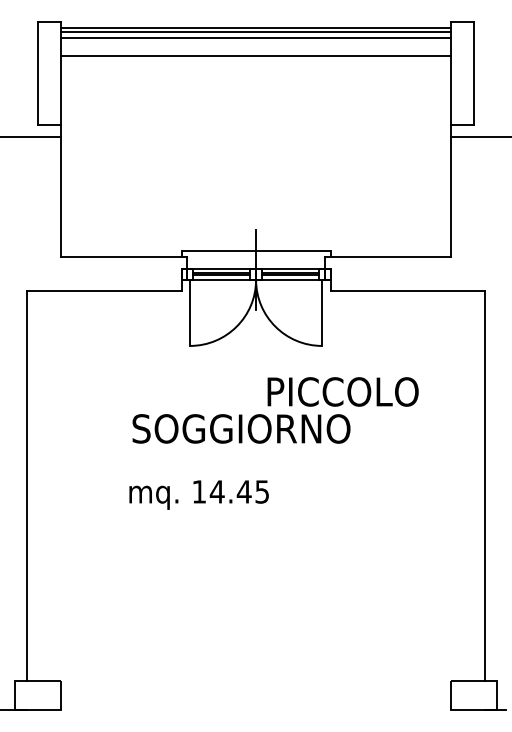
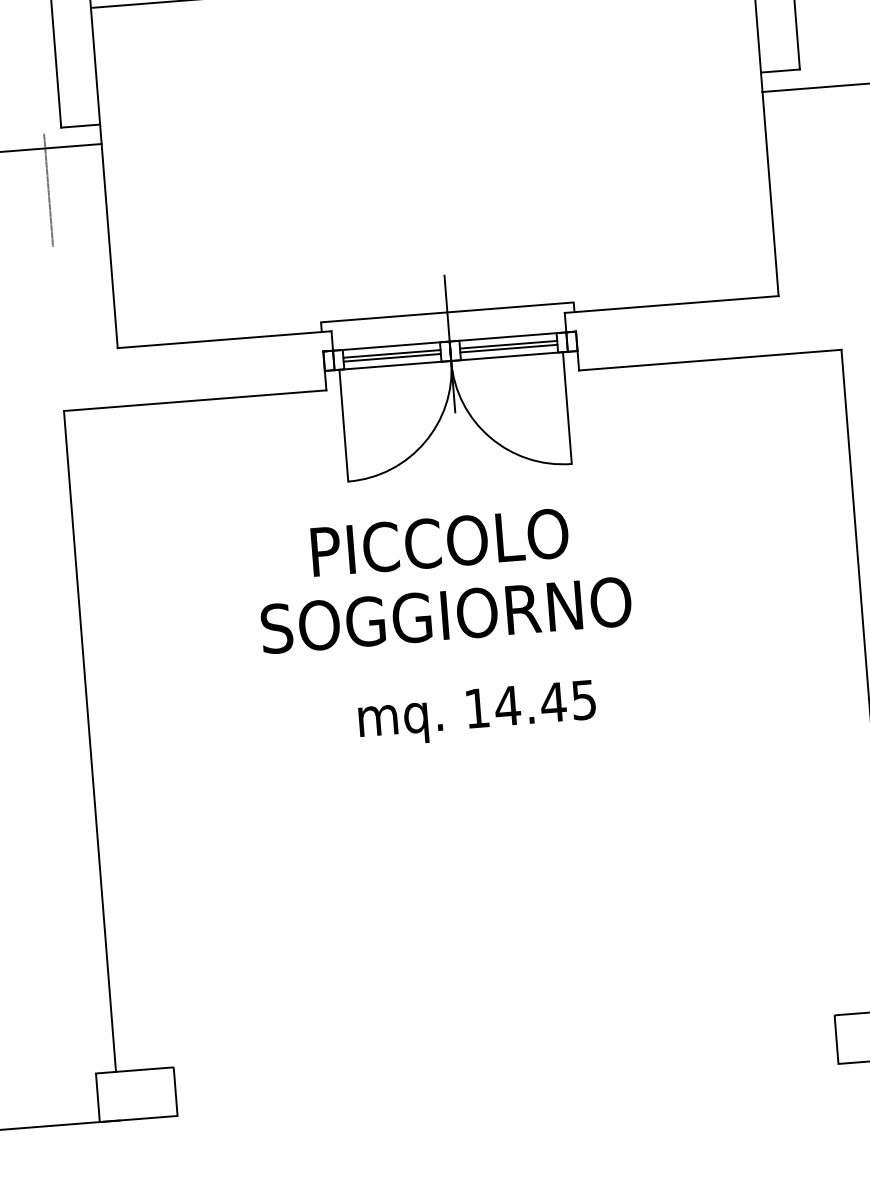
line: (27, 161) -> (47, 190), added
text: (342, 391) -> (438, 541), moved
text: (198, 494) -> (476, 712), moved

